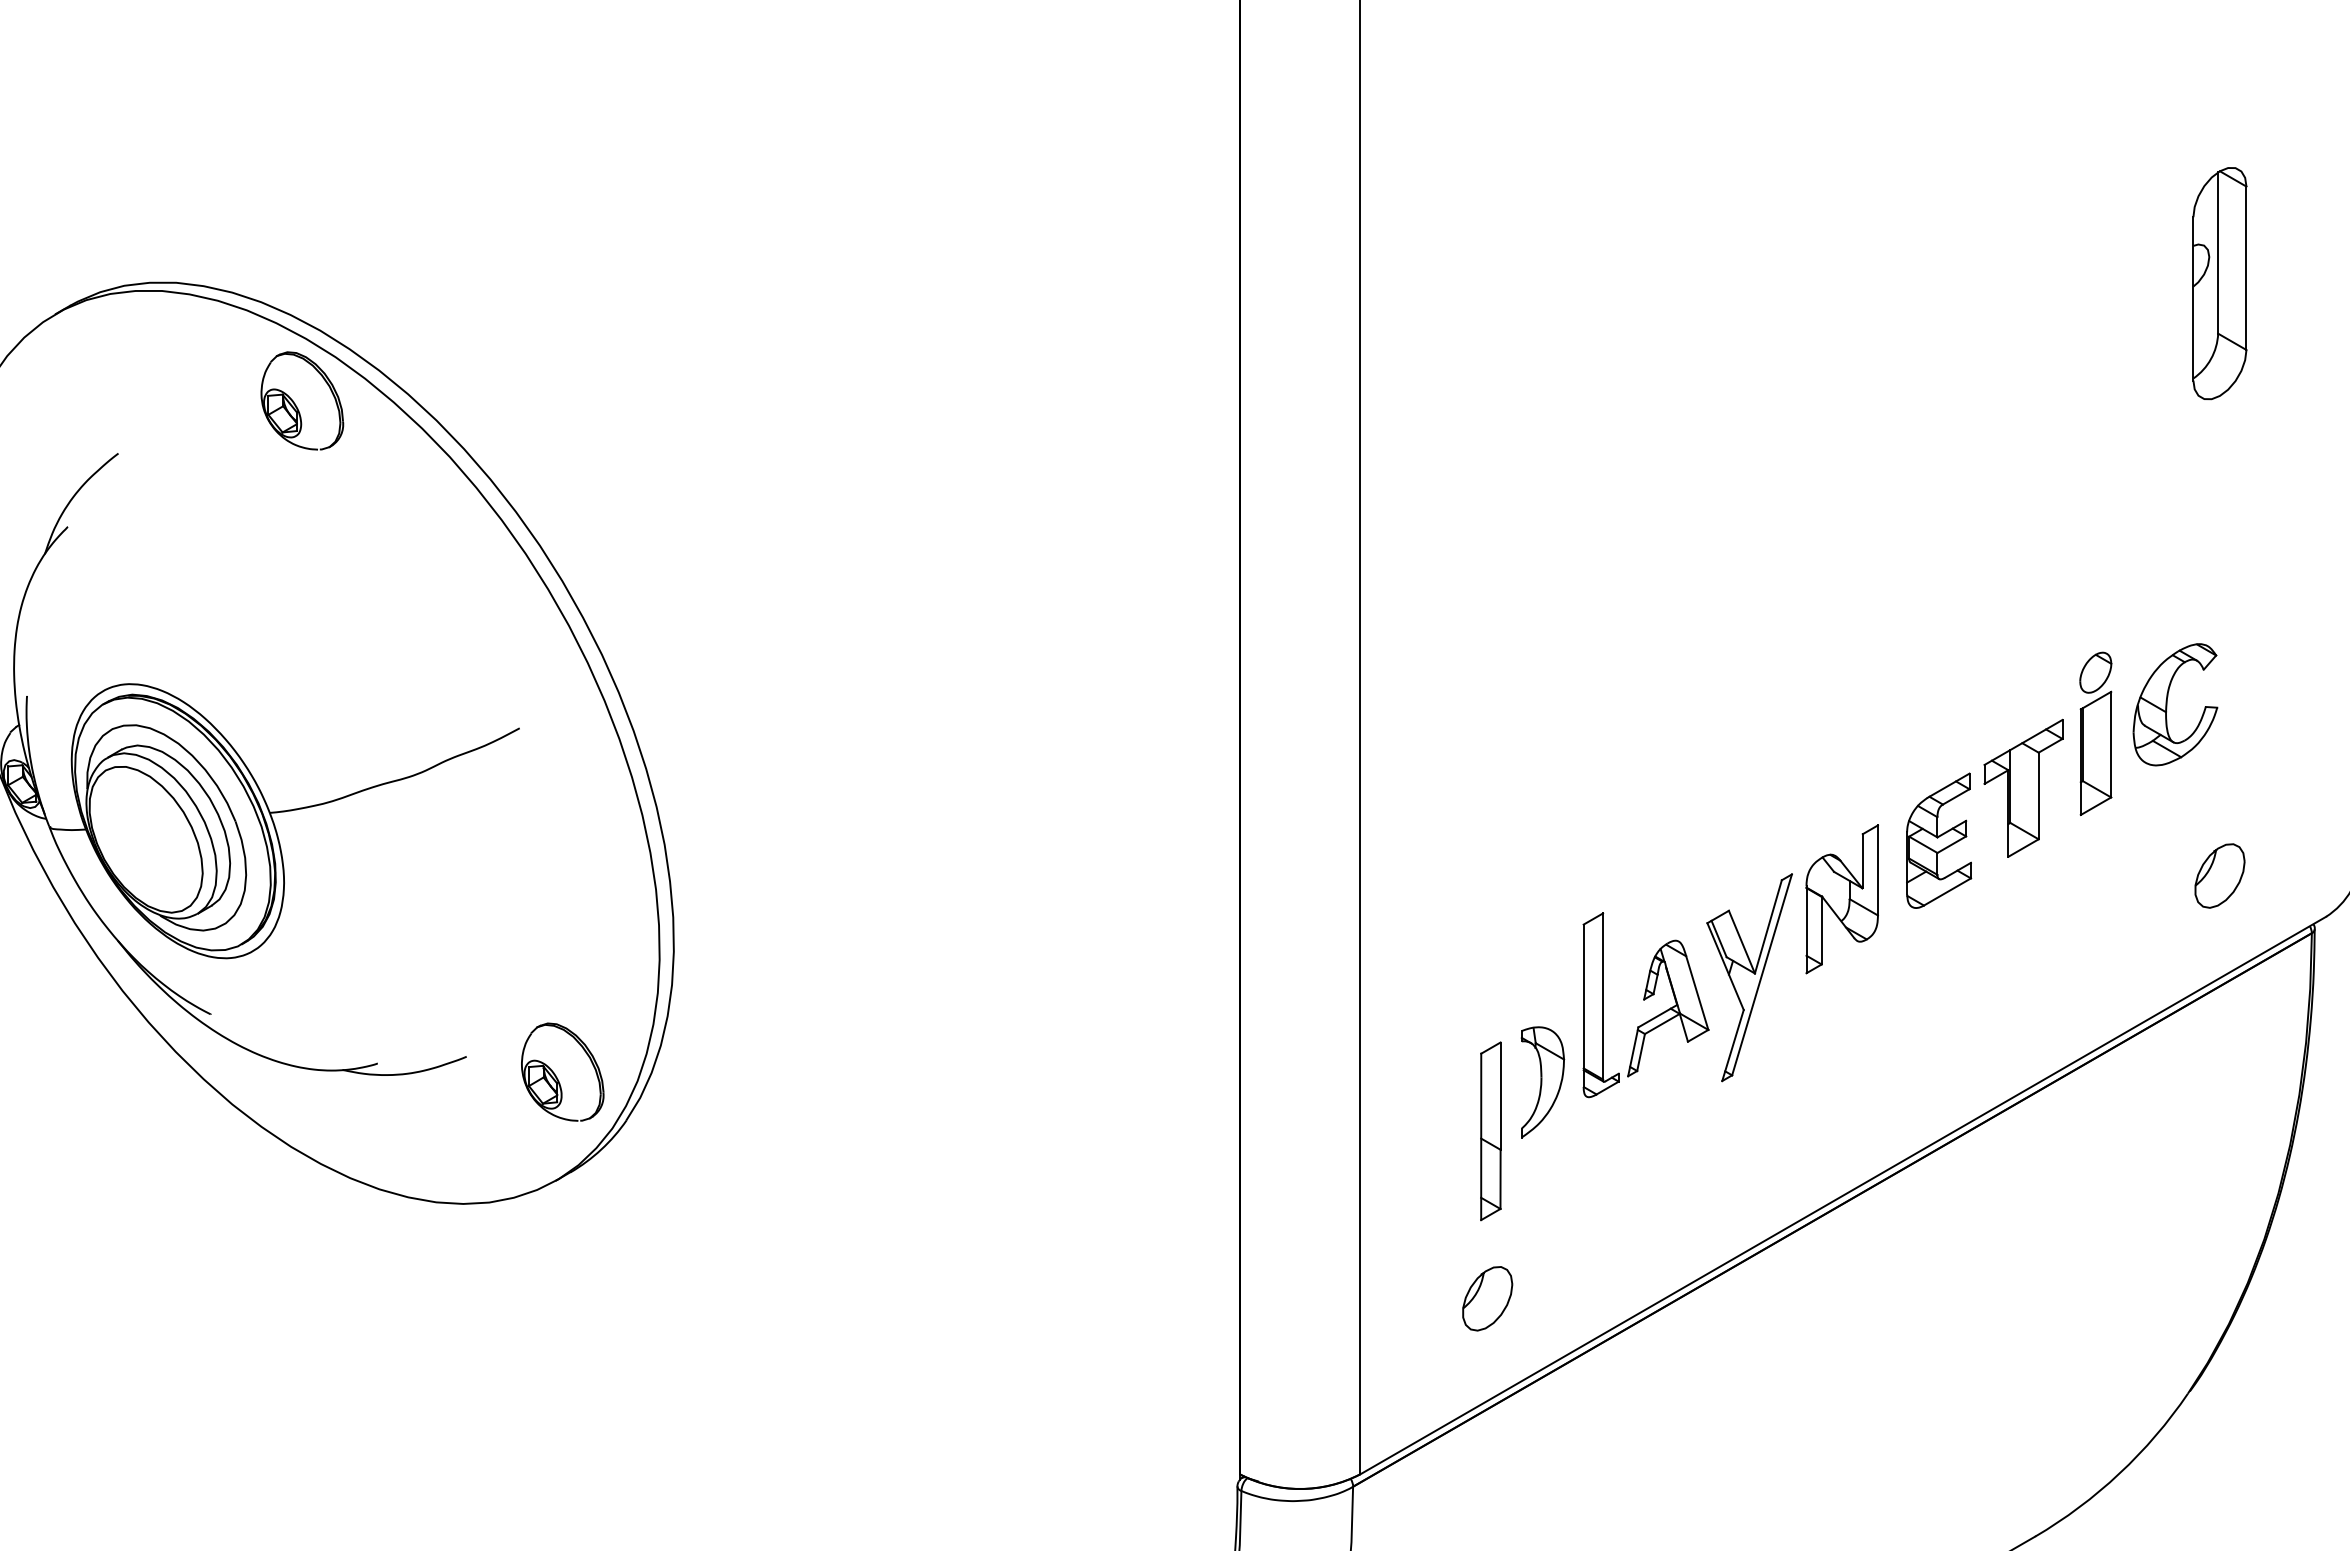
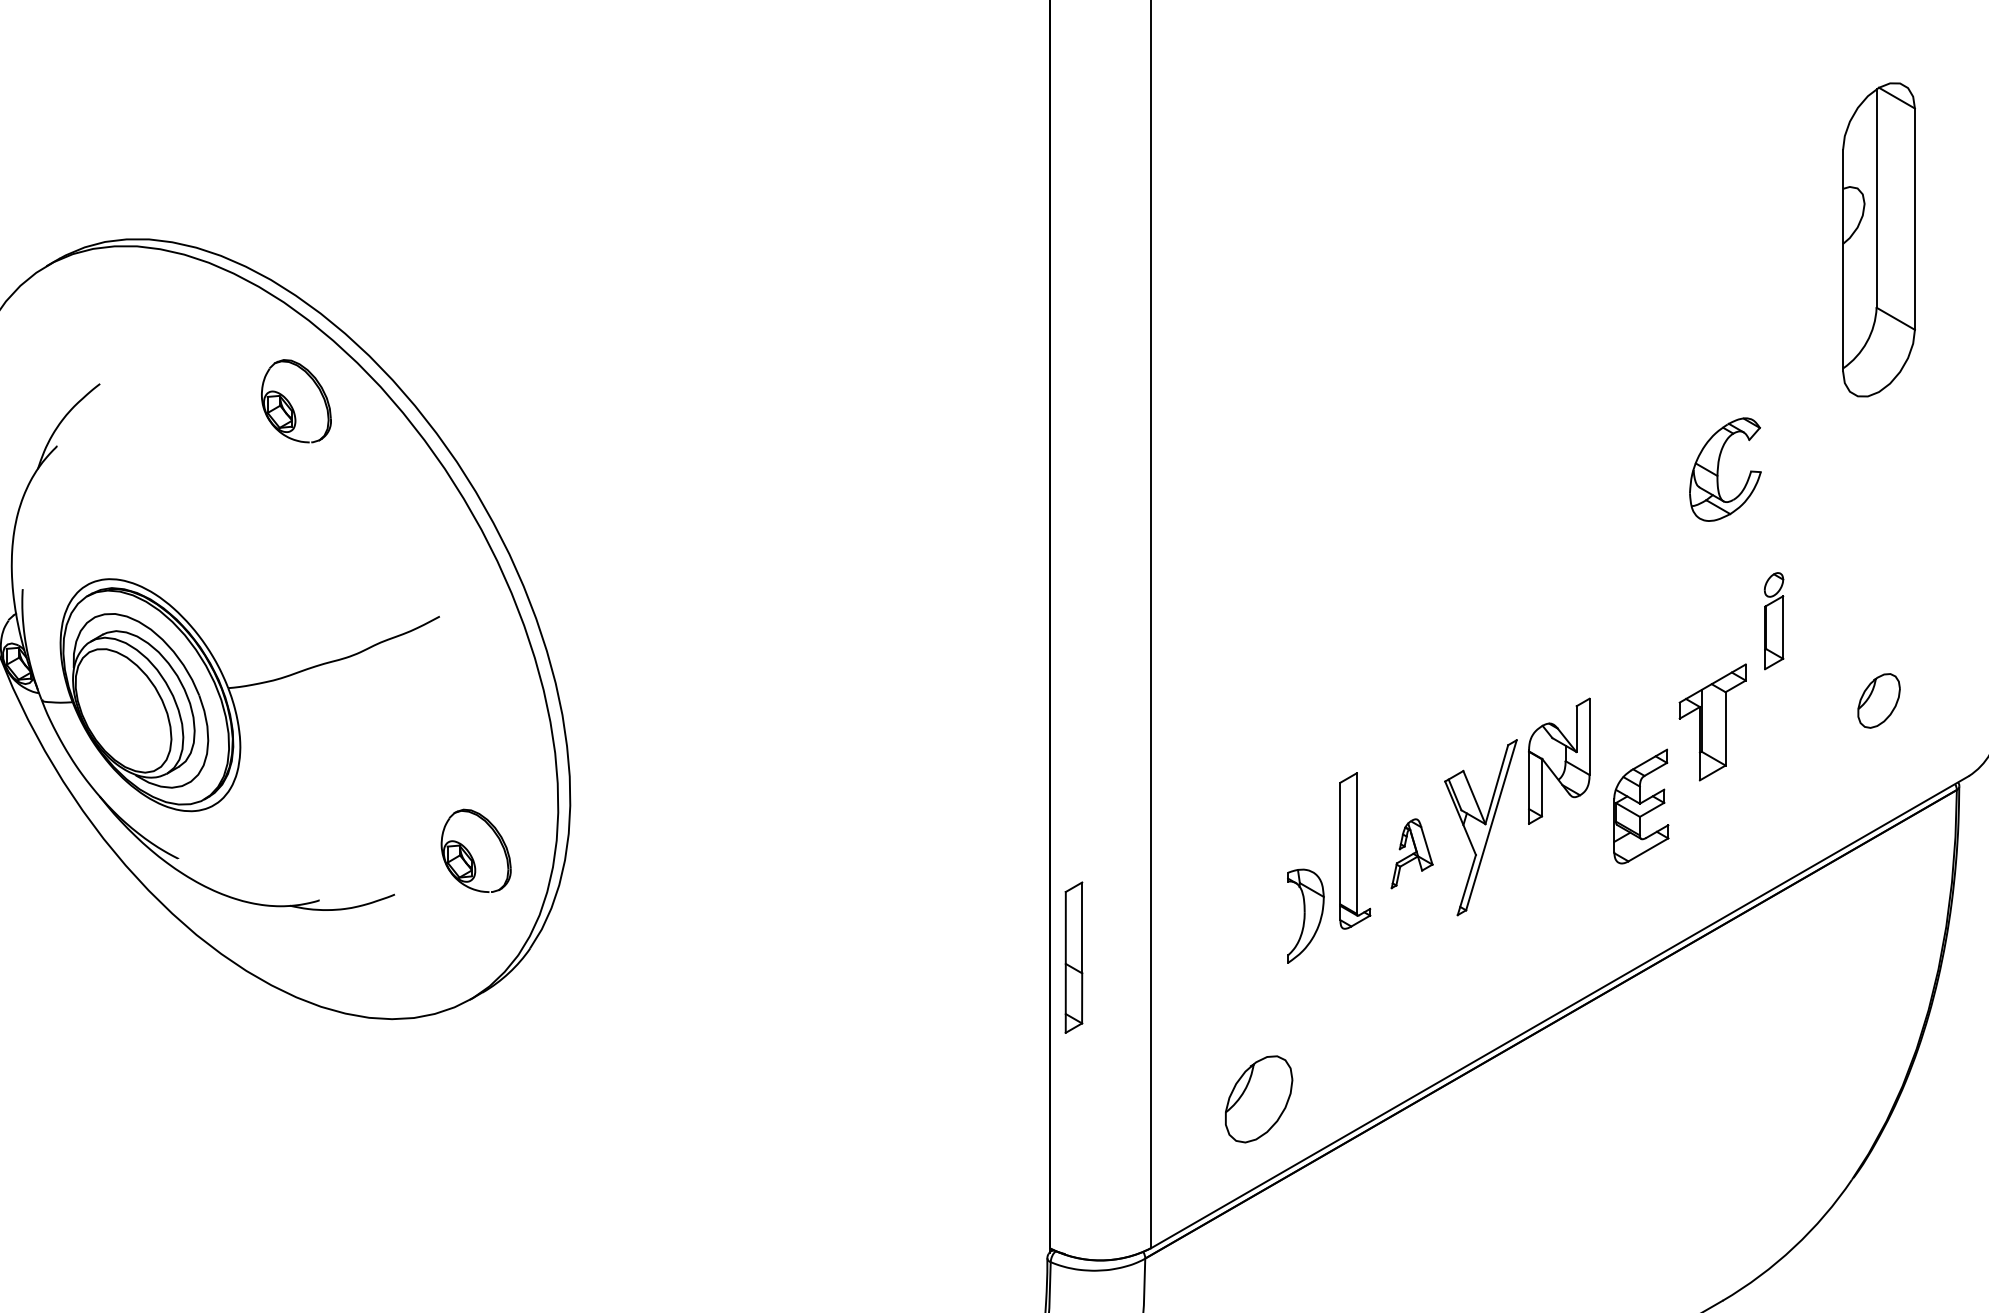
part: (2219, 283) -> (1878, 240), size x1.6
part: (295, 403) -> (290, 403), moved
part: (2167, 704) -> (1718, 469), moved
part: (2095, 733) -> (1773, 620), size x0.7
part: (2023, 787) -> (1712, 721), moved
part: (1939, 840) -> (1641, 806), moved
part: (2219, 875) -> (1878, 700), moved
part: (1668, 1008) -> (1412, 853), size x0.6
part: (556, 1075) -> (470, 853), moved
part: (1490, 1131) -> (1073, 957), moved
part: (1487, 1298) -> (1259, 1099), size x1.6

